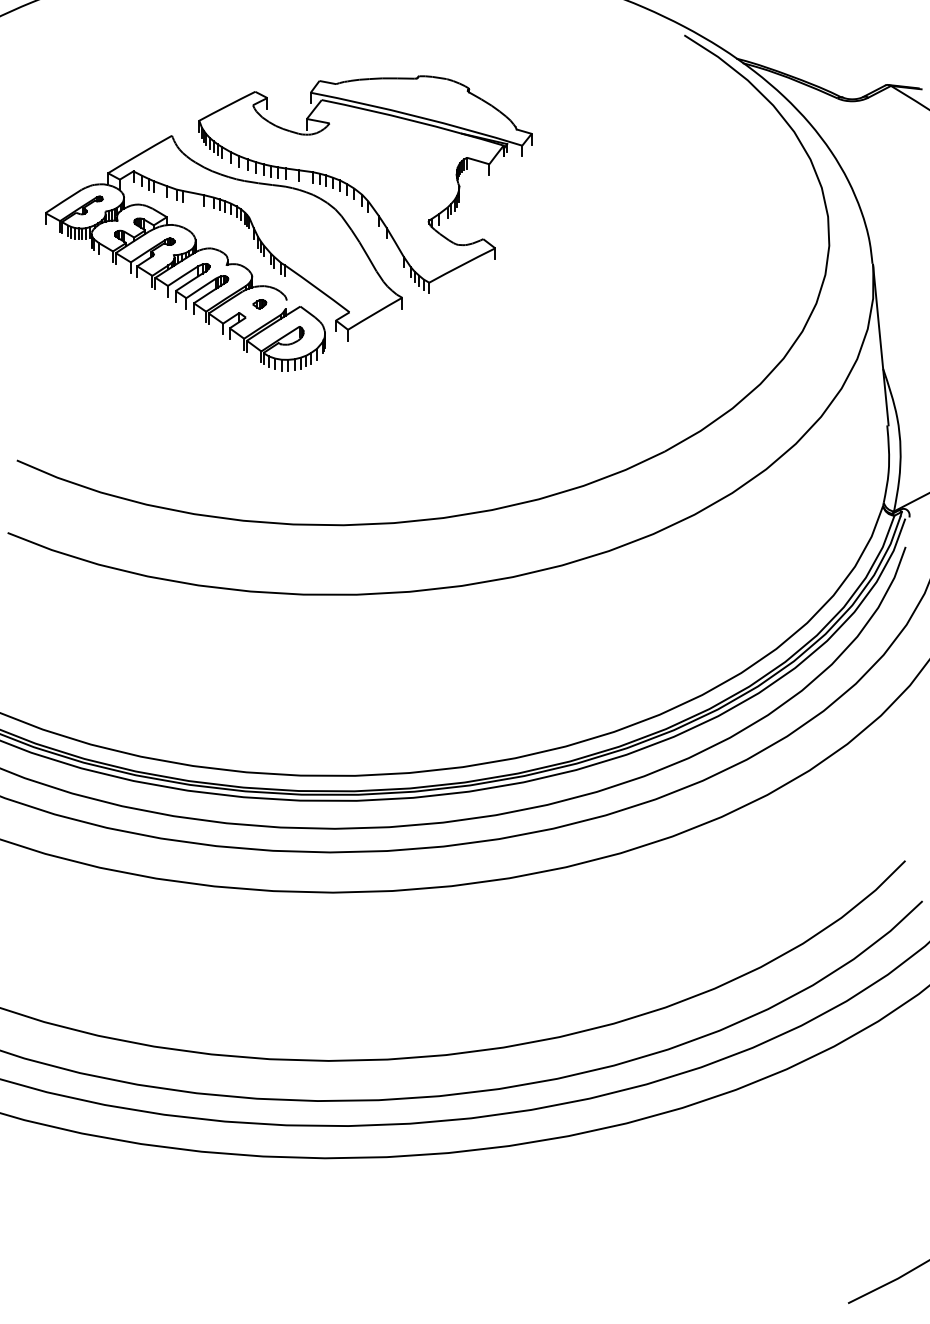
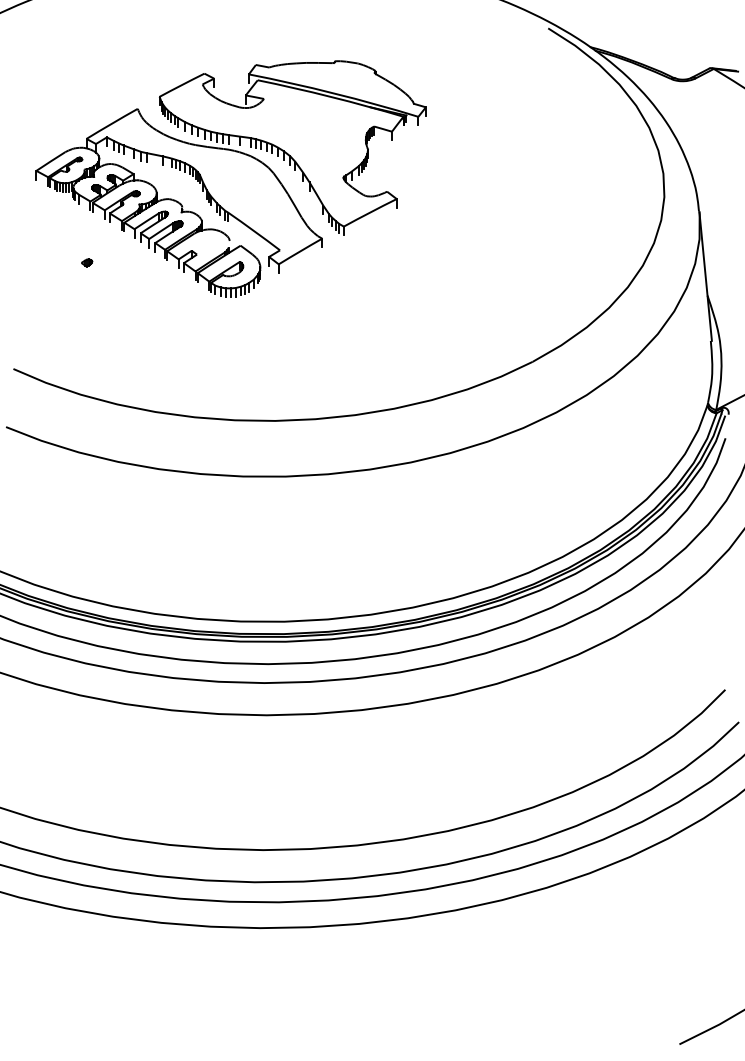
part: (260, 303) -> (87, 262), moved

